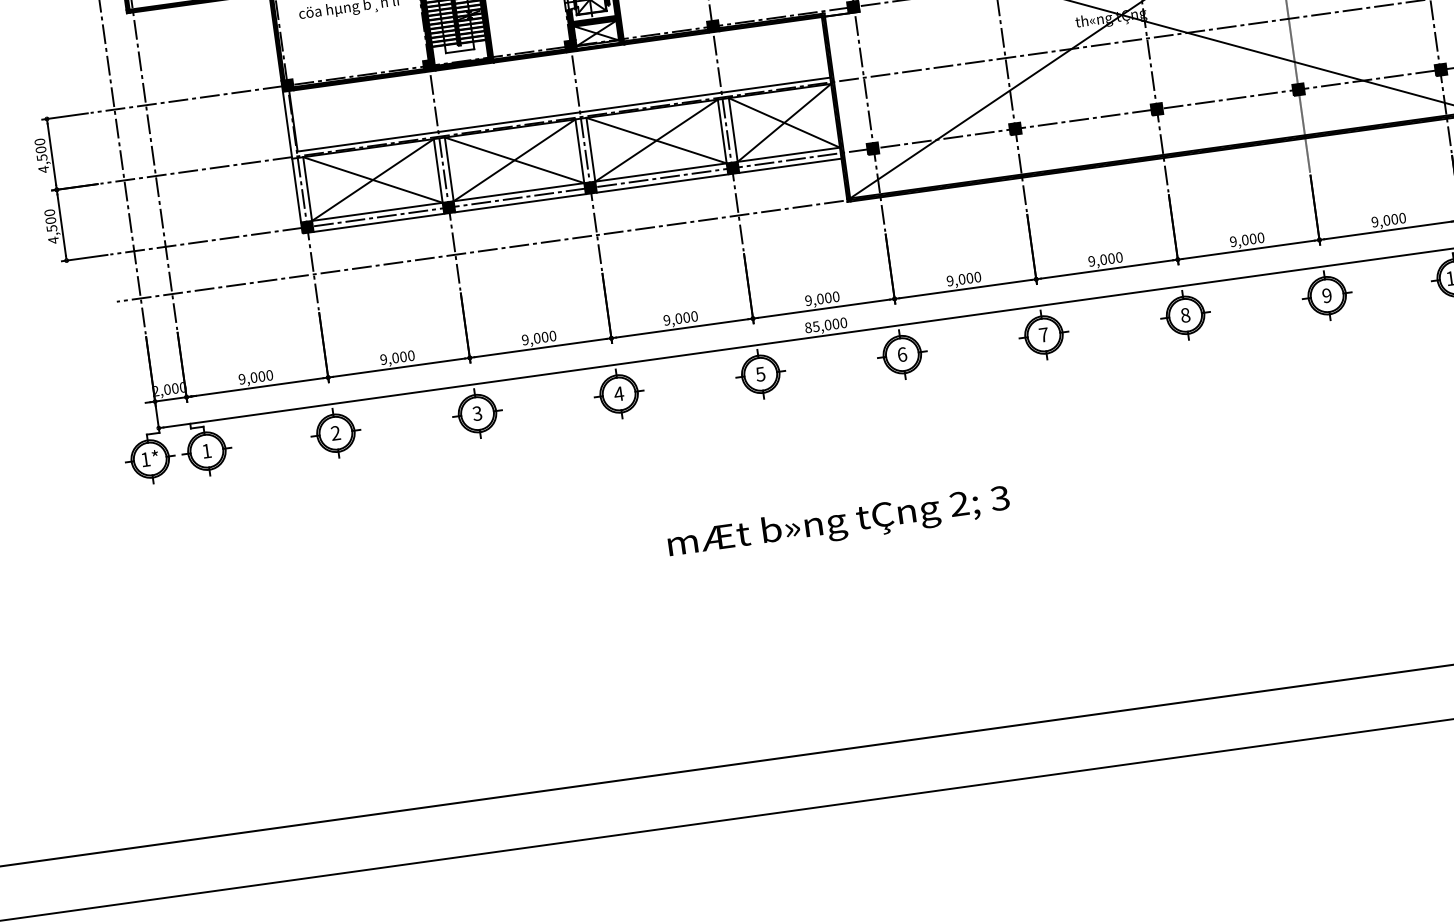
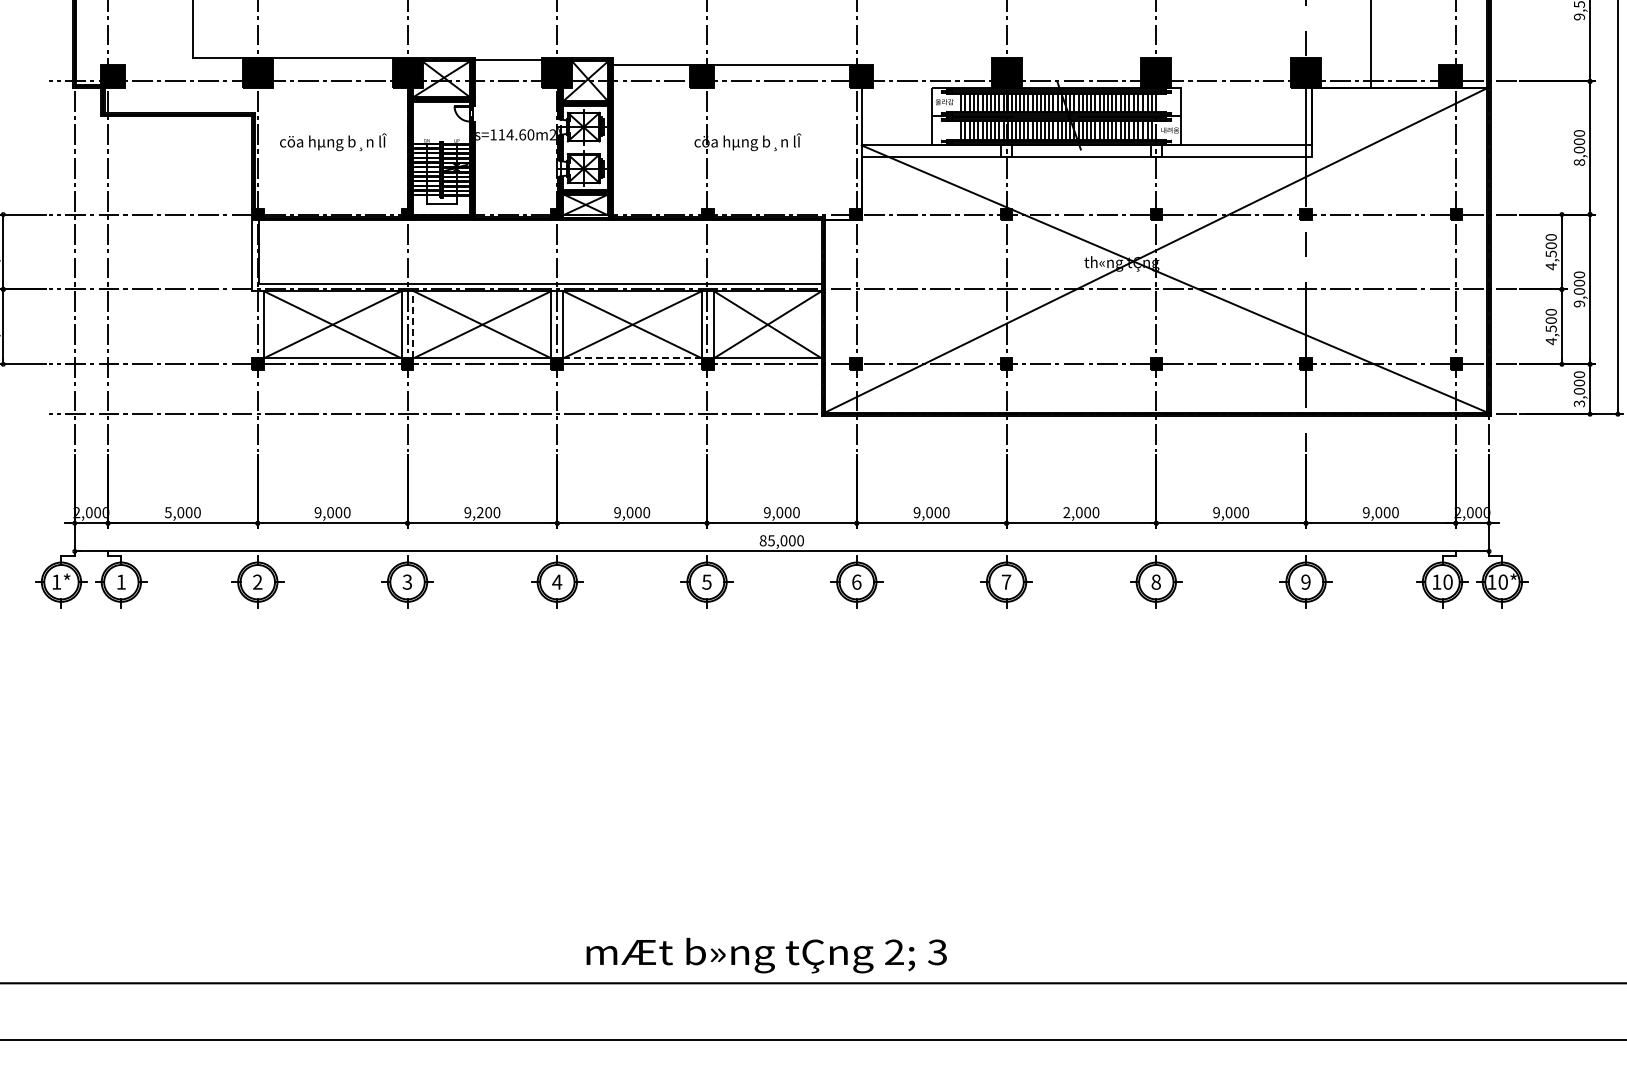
line: (790, 166) -> (767, 370), removed
line: (449, 169) -> (413, 324), solid -> dashed
line: (661, 172) -> (633, 358), solid -> dashed
line: (662, 183) -> (632, 370), removed
line: (296, 190) -> (251, 324), removed
line: (520, 203) -> (482, 370), removed
line: (378, 223) -> (332, 370), removed
text: (1091, 261) -> (1066, 512), 9,000 -> 2,000
text: (537, 338) -> (480, 512), 9,000 -> 9,200
text: (241, 379) -> (167, 512), 9,000 -> 5,000
text: (838, 523) -> (766, 955), moved

